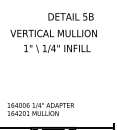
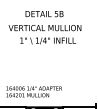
text: (70, 17) -> (44, 14), moved

